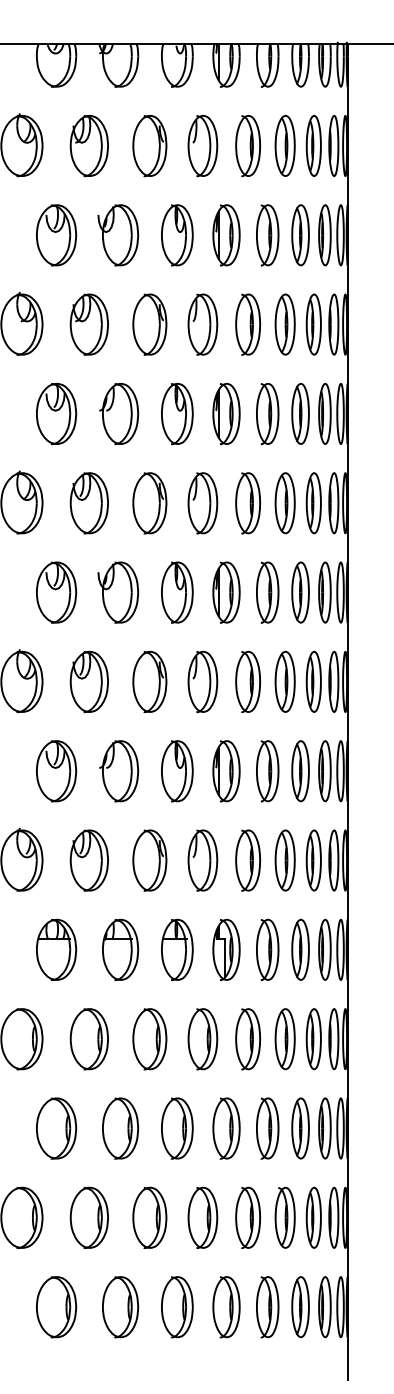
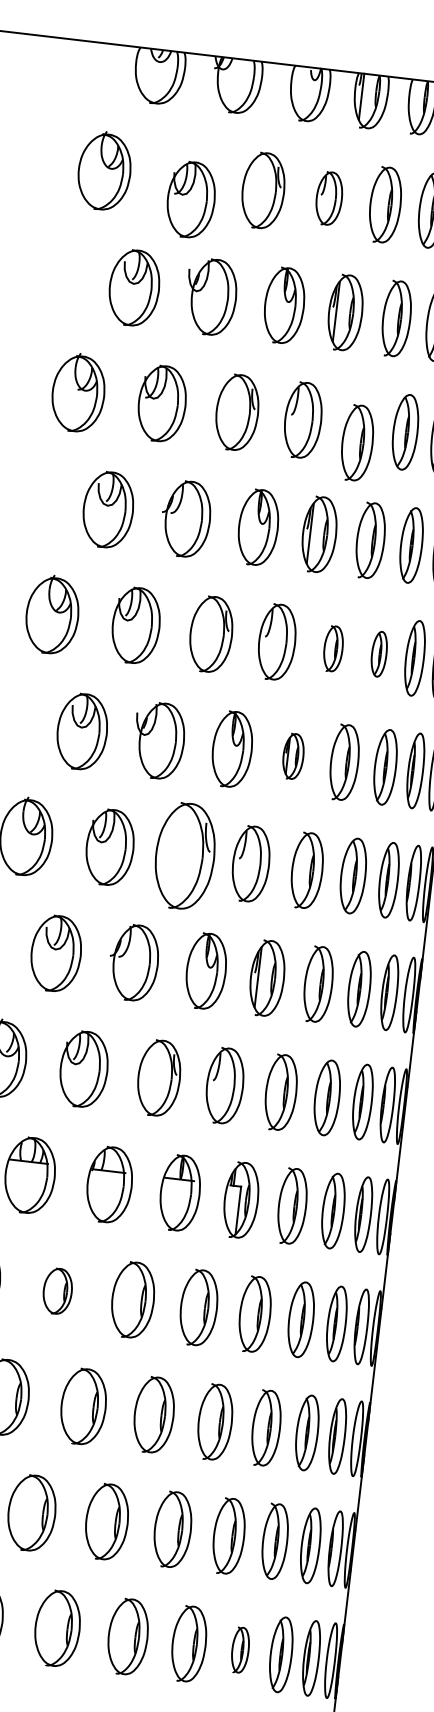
part: (88, 146) -> (190, 200), moved
part: (202, 146) -> (328, 199), size x0.7
part: (248, 324) -> (357, 442), moved
part: (248, 503) -> (333, 649), size x0.6
part: (284, 503) -> (378, 654), size x0.6
part: (226, 592) -> (293, 756), size x0.6
part: (149, 681) -> (184, 855), size x1.4
part: (88, 1039) -> (56, 1291), size x0.6
part: (267, 1307) -> (240, 1650), size x0.6

